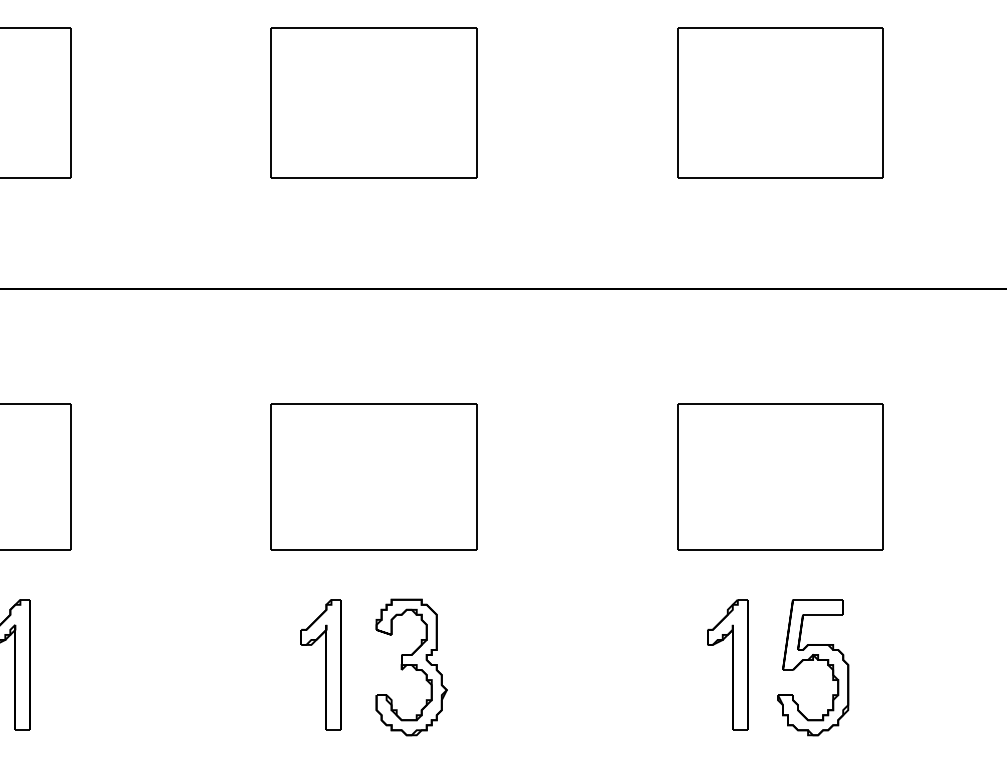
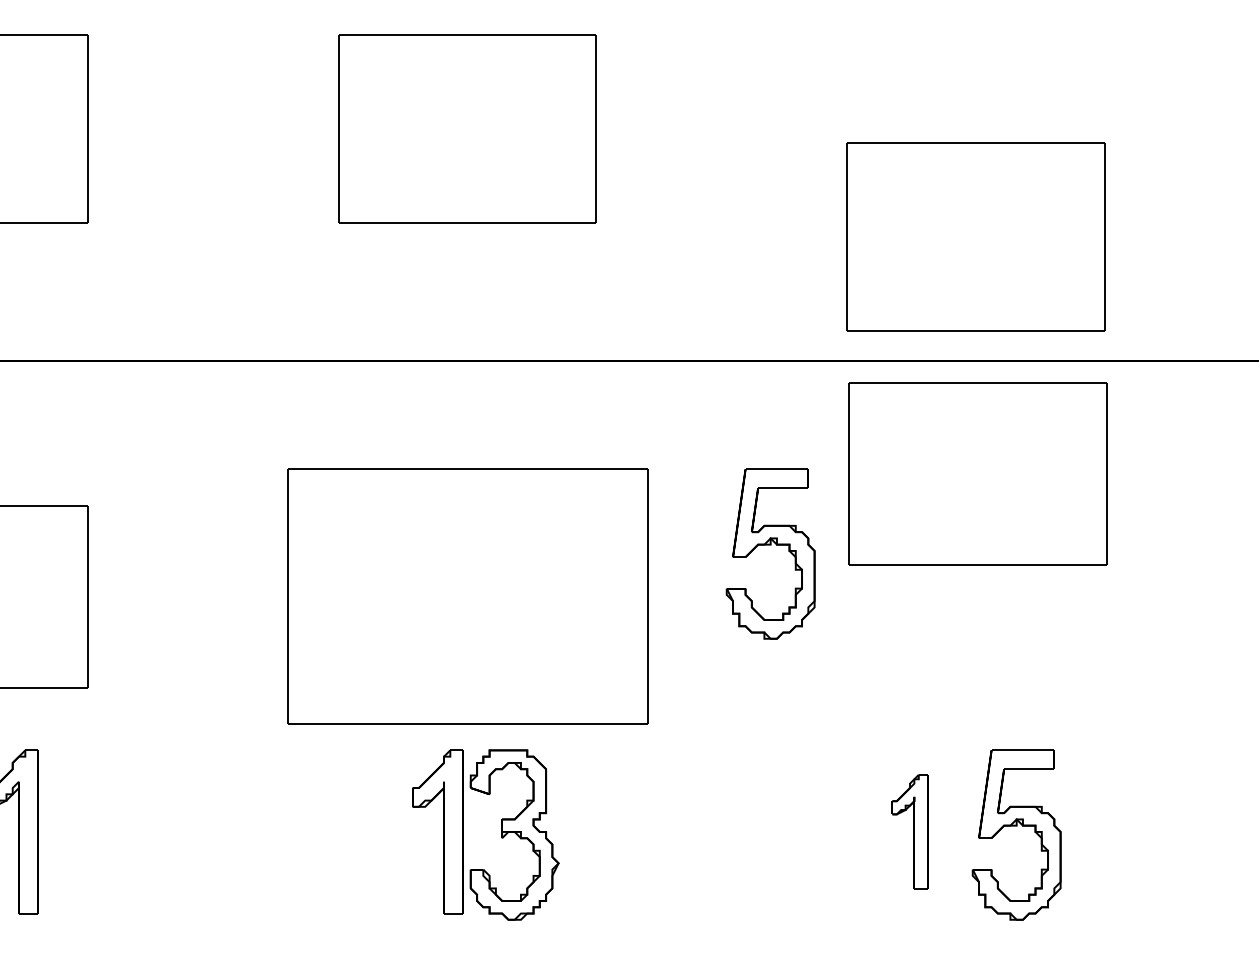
part: (780, 102) -> (975, 236), moved
part: (616, 435) -> (770, 545), added
part: (373, 476) -> (467, 596), size x1.4
part: (780, 476) -> (977, 473), moved
part: (321, 664) -> (437, 831), moved
part: (727, 664) -> (909, 831), size x0.7

